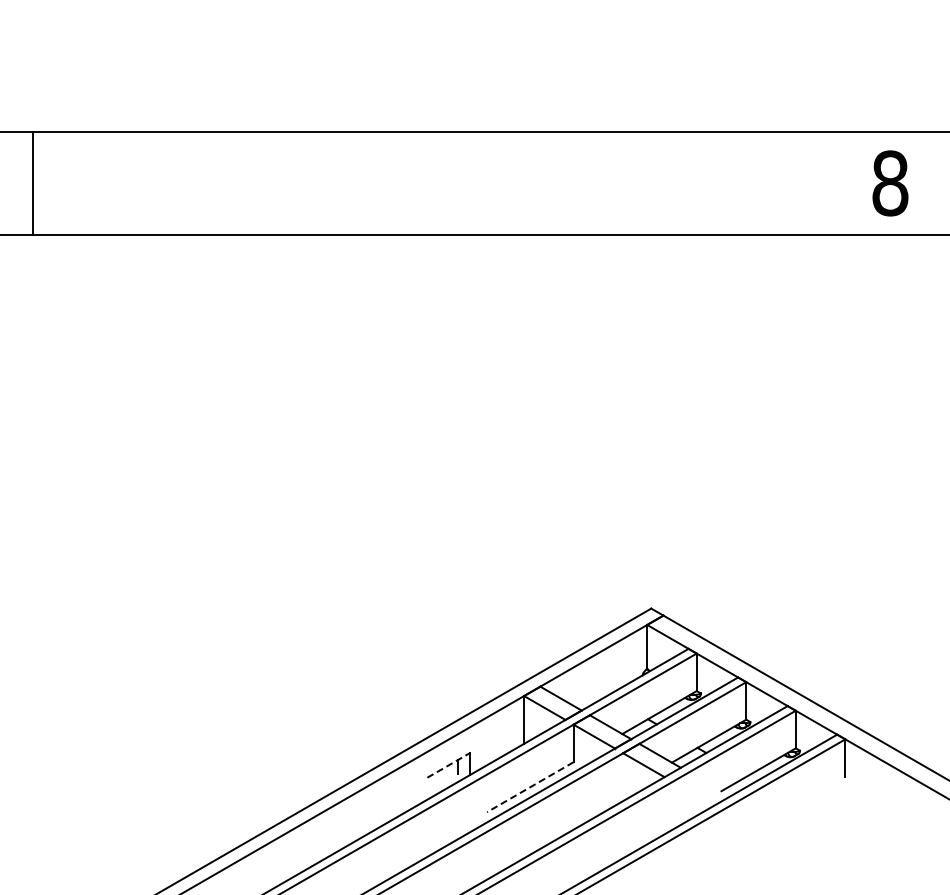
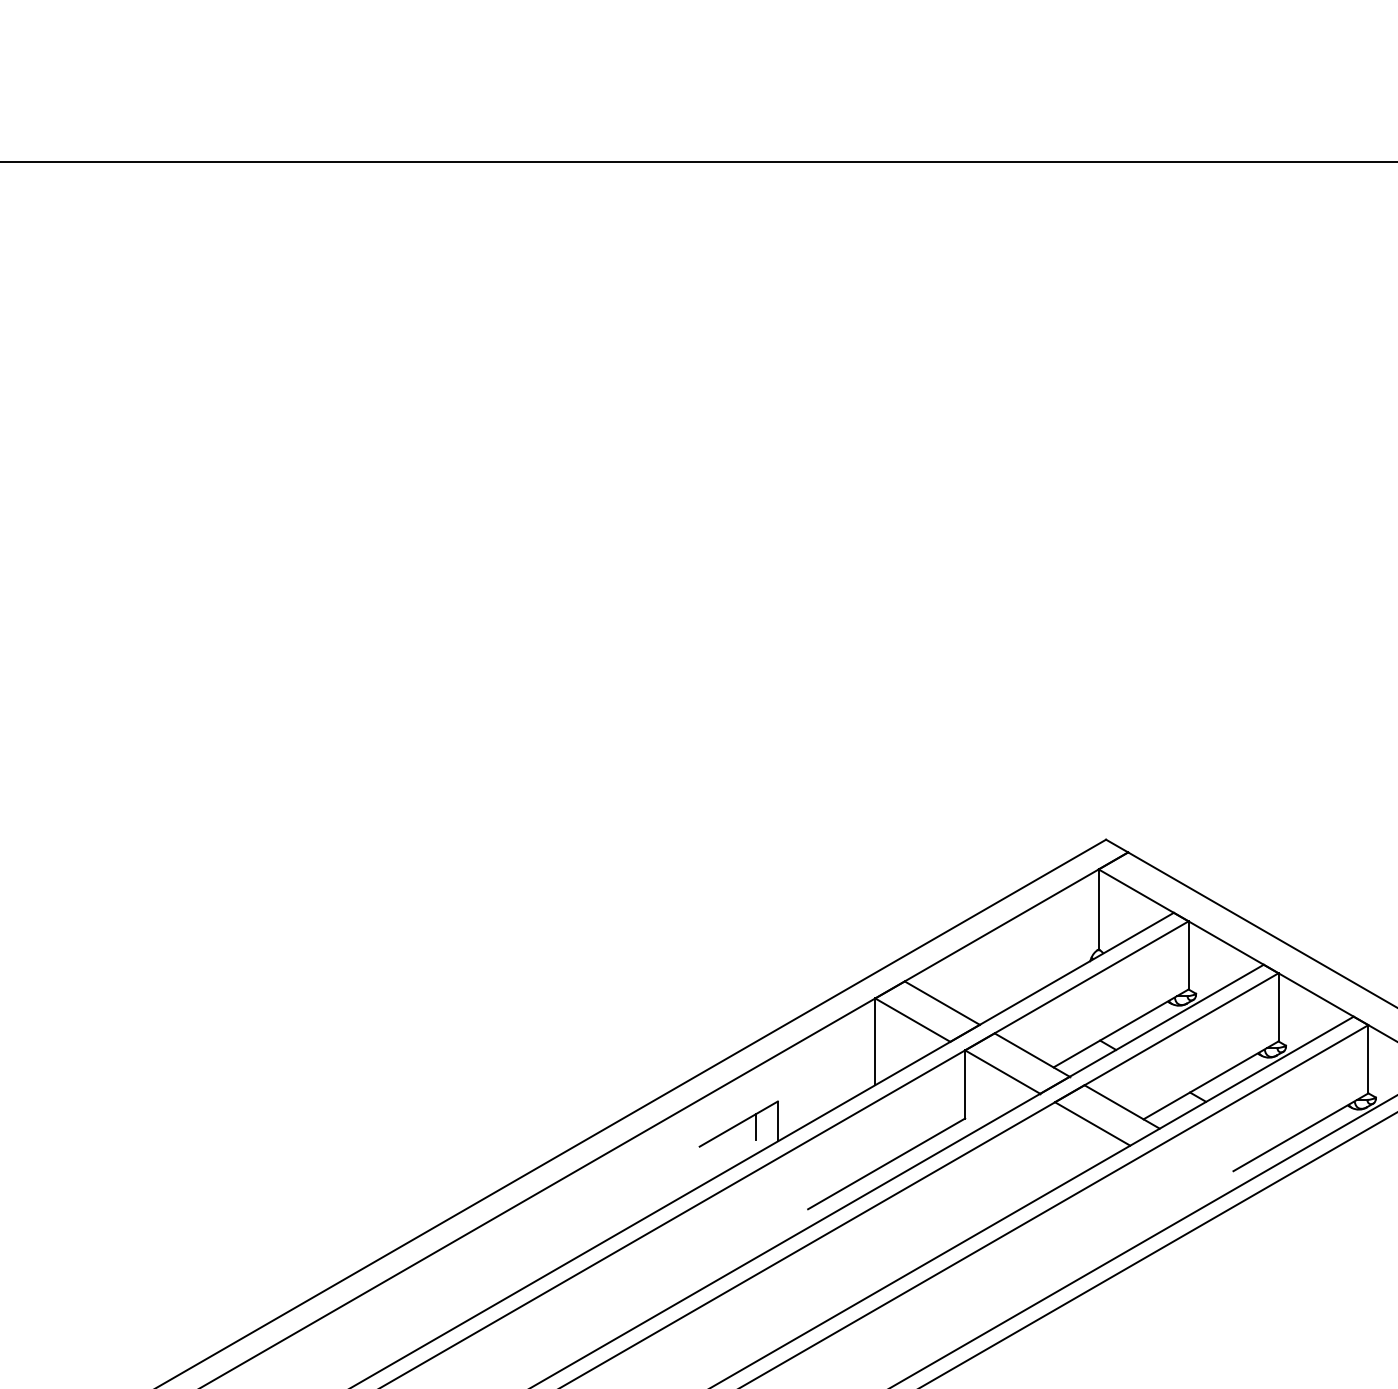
line: (448, 765) -> (738, 1124), dashed -> solid
line: (530, 787) -> (886, 1164), dashed -> solid

